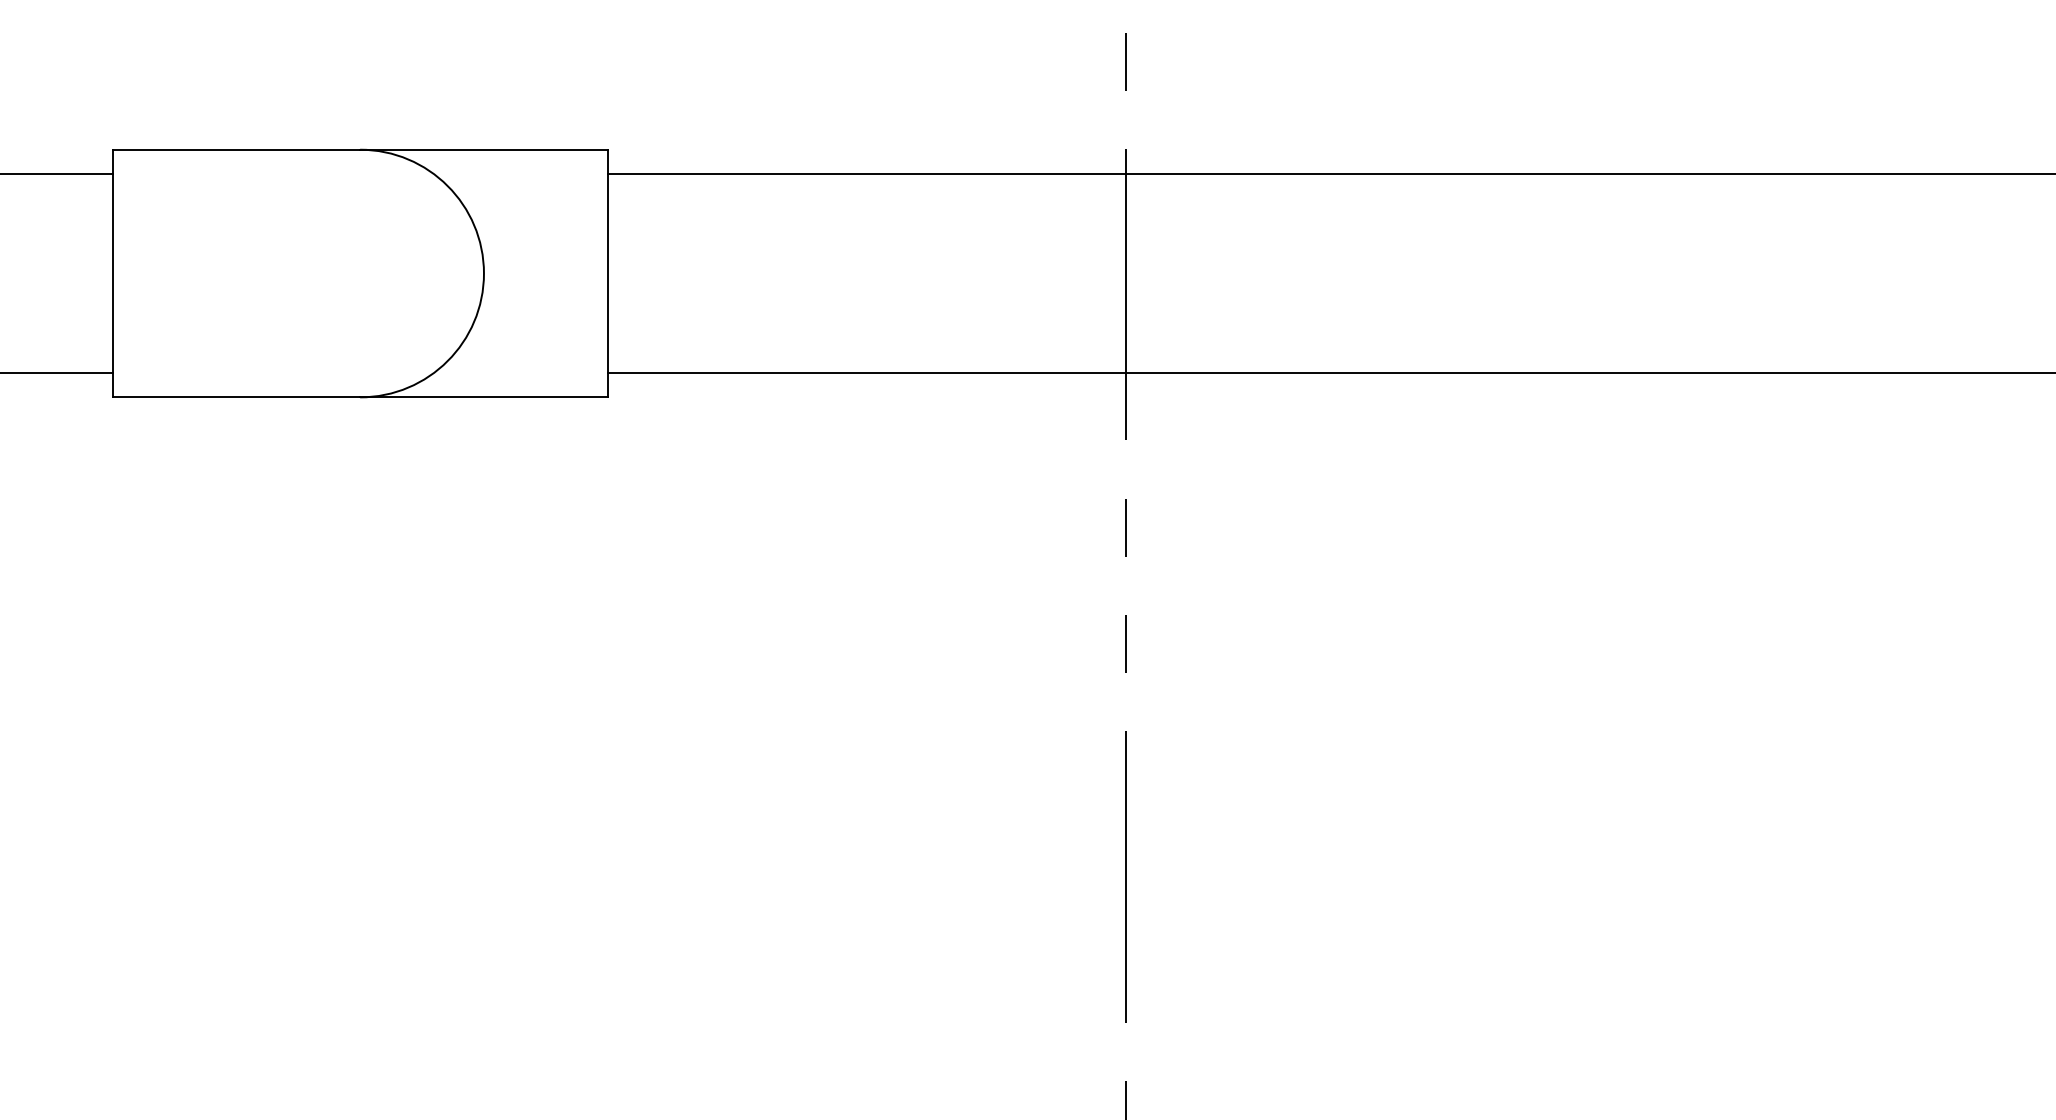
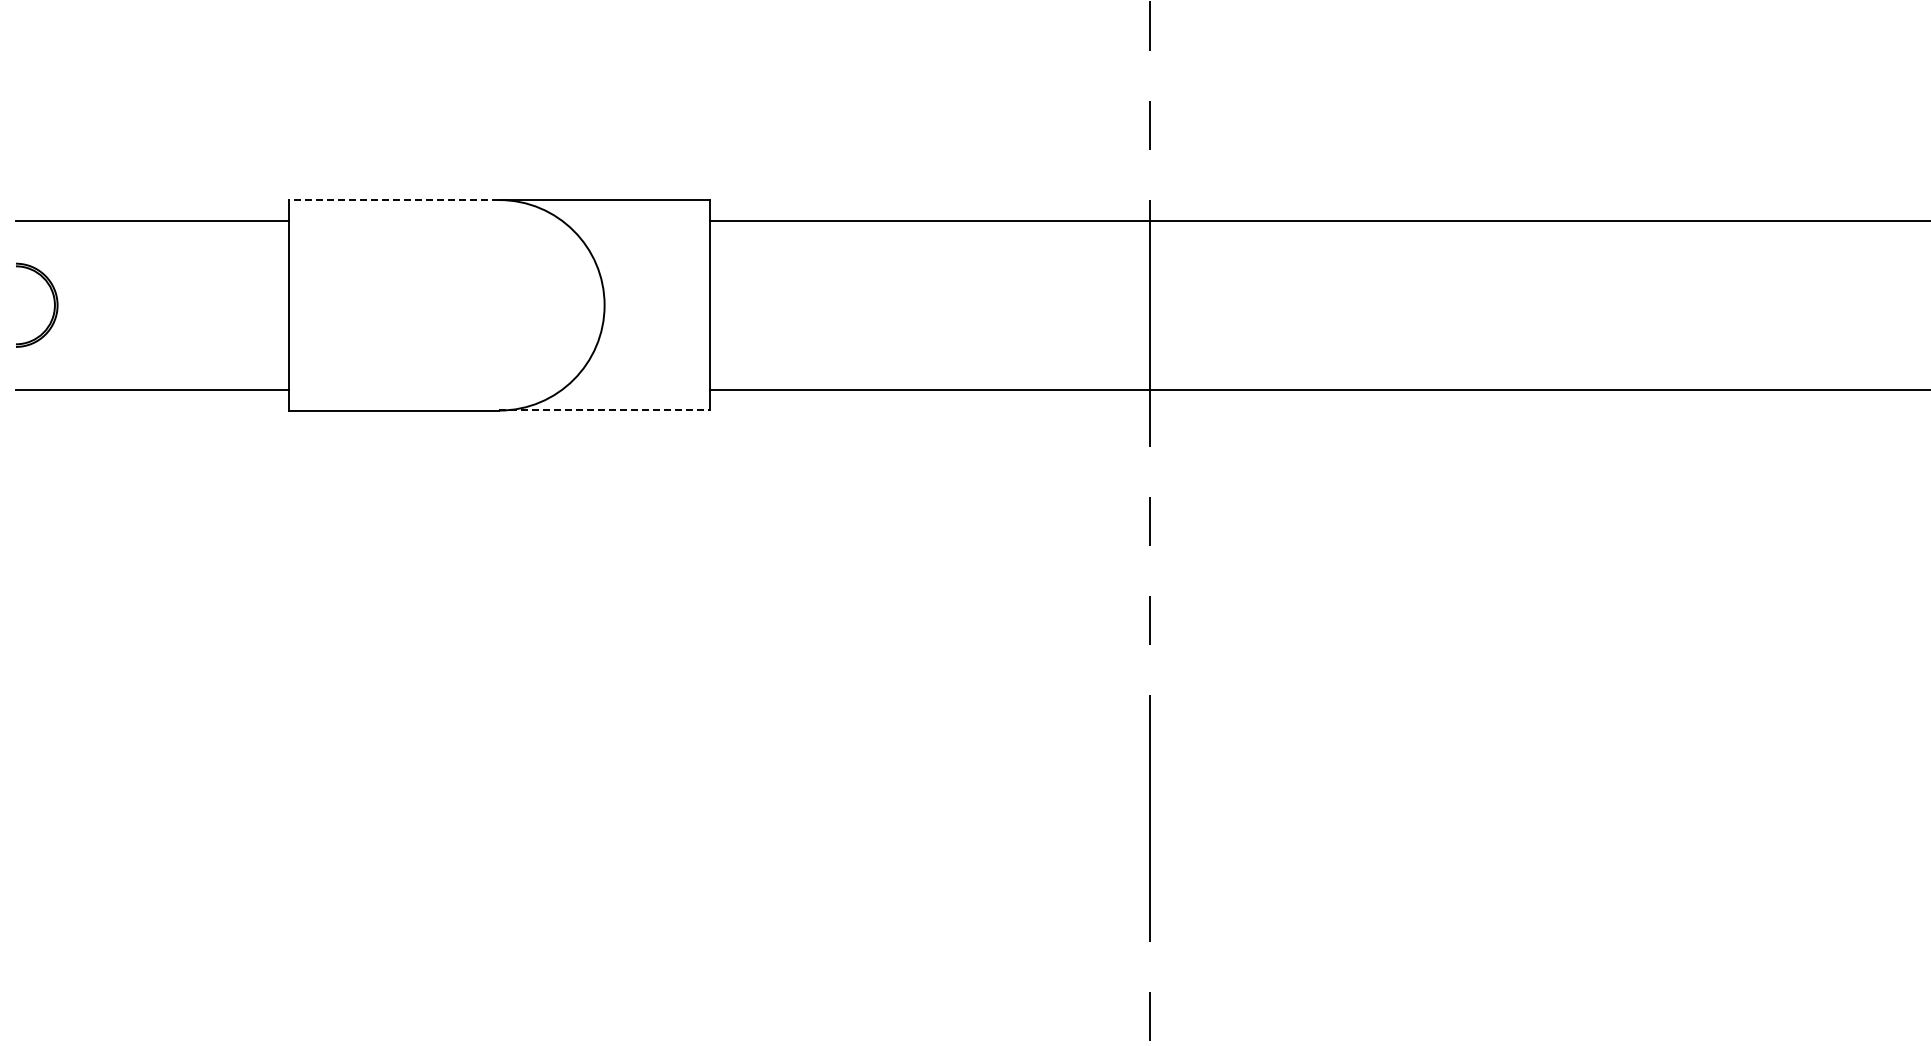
line: (235, 150) -> (393, 200), solid -> dashed
line: (485, 397) -> (605, 410), solid -> dashed

